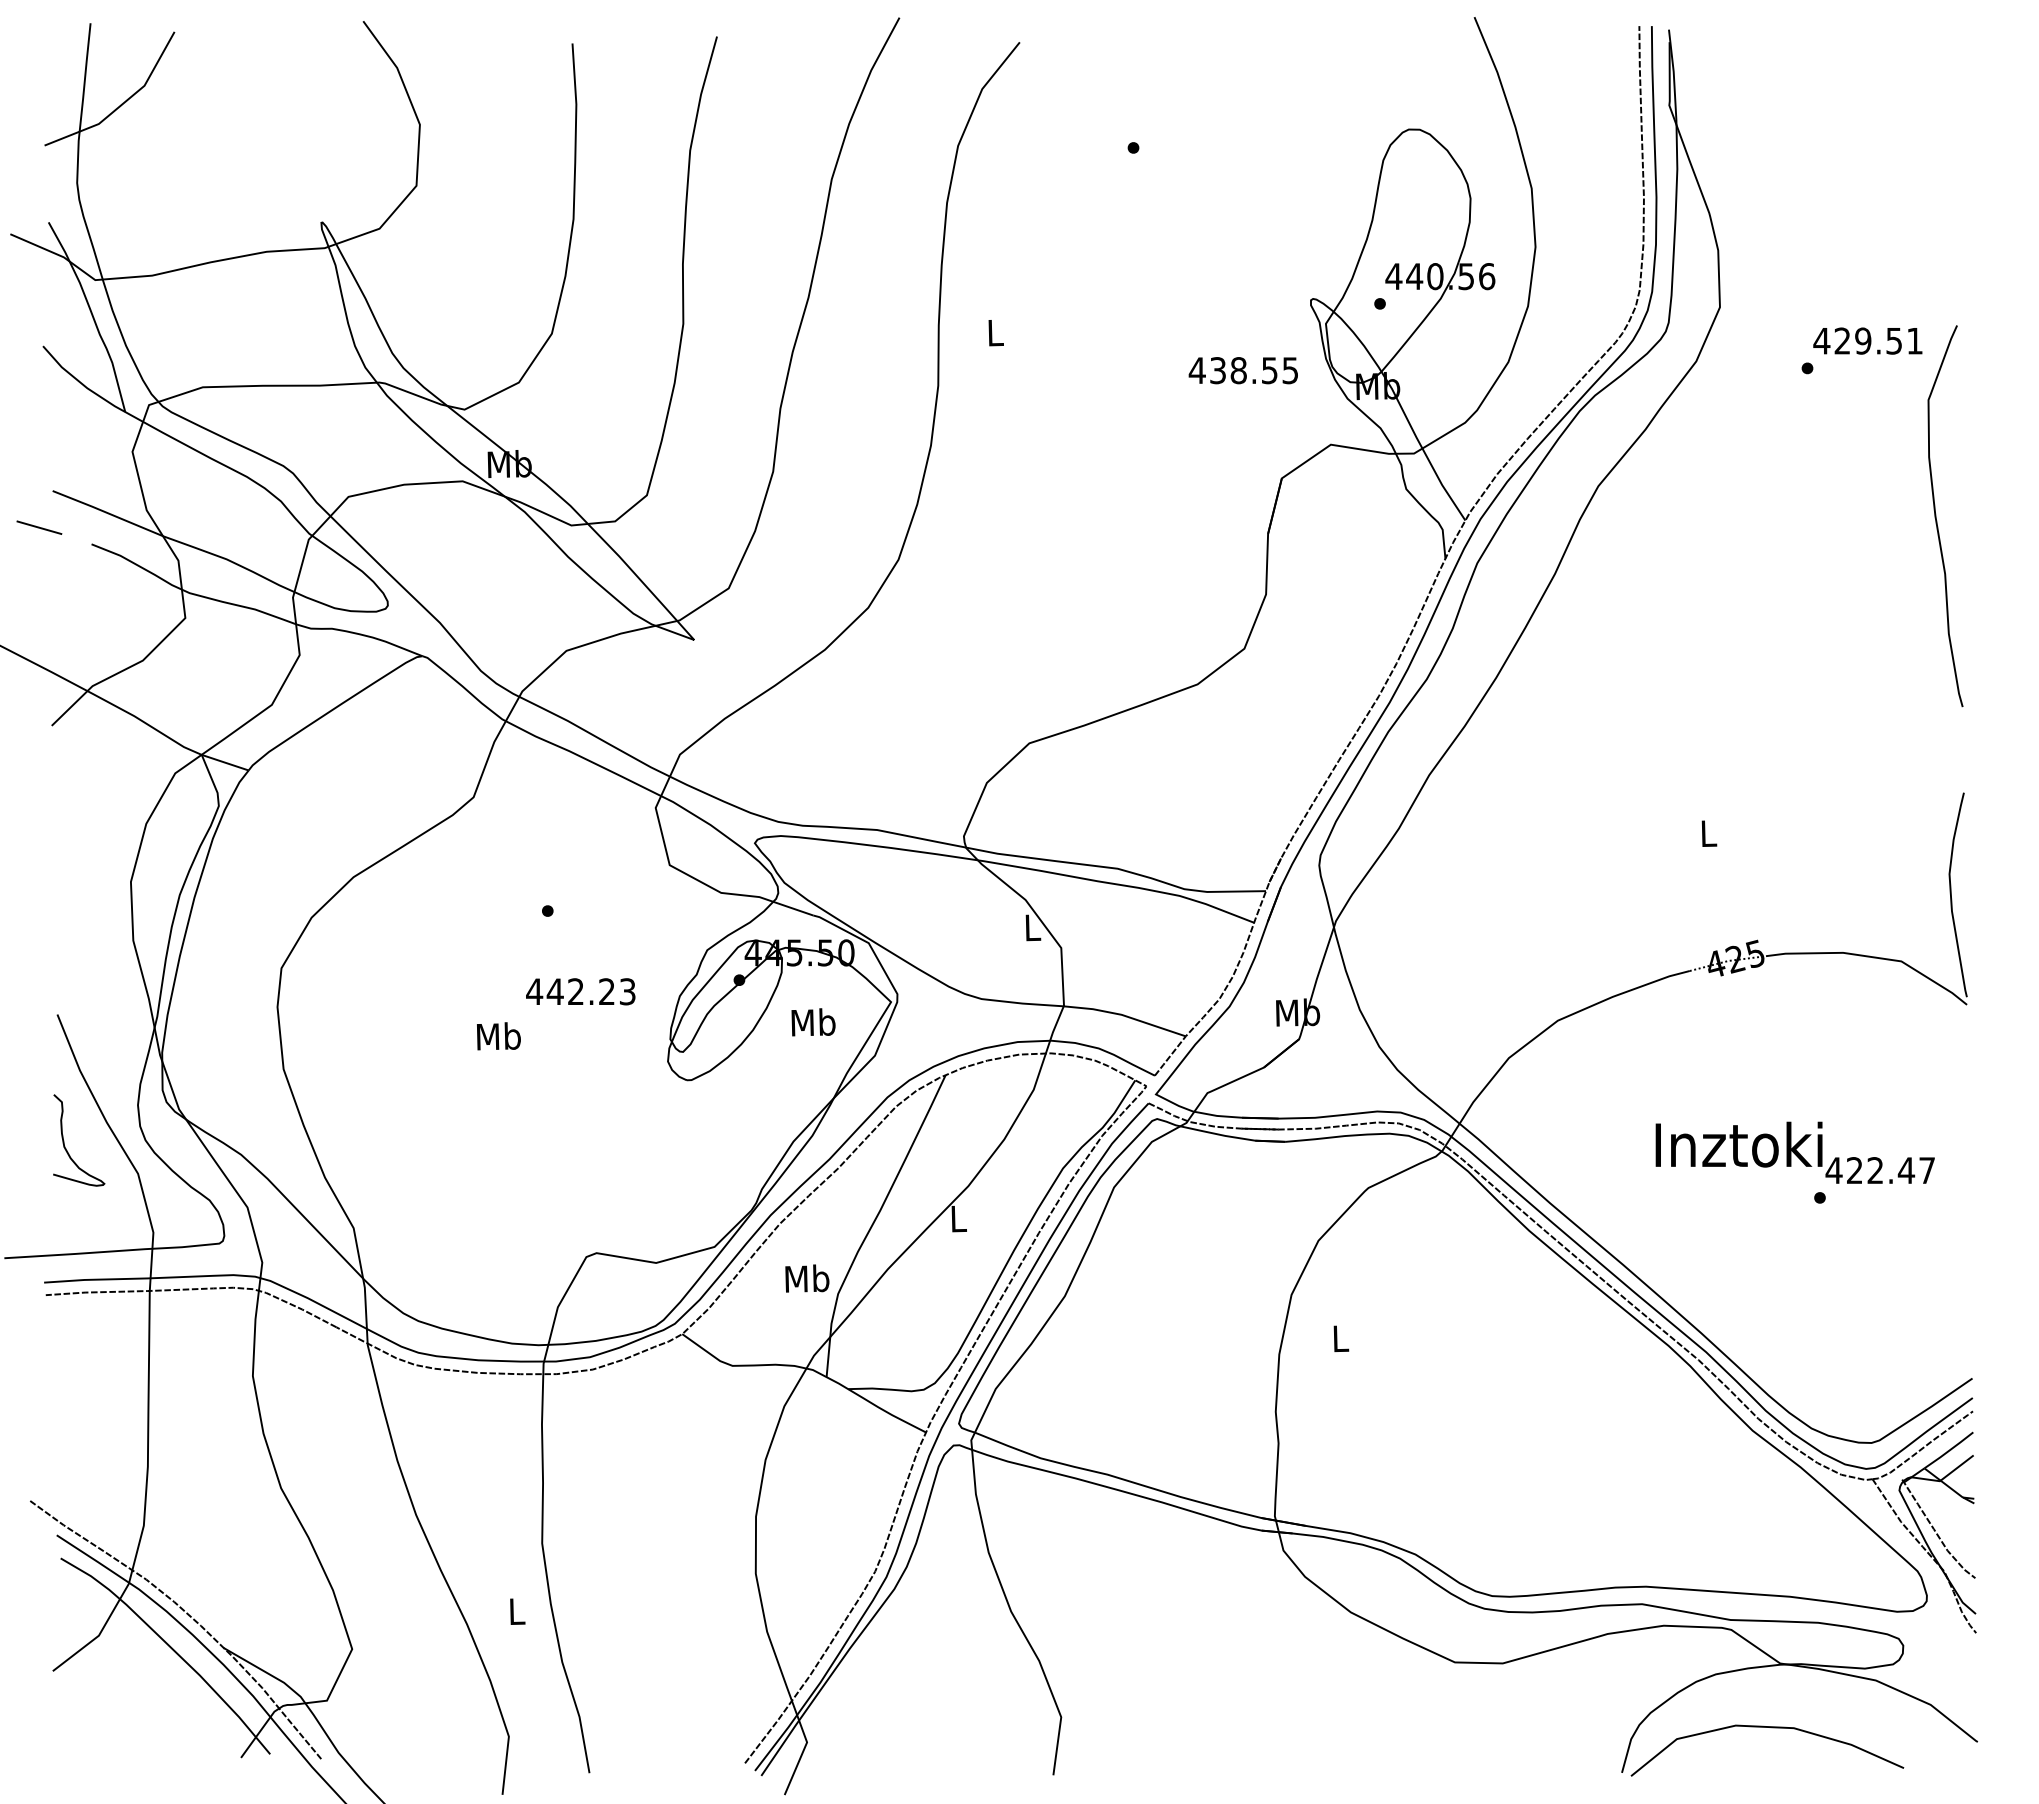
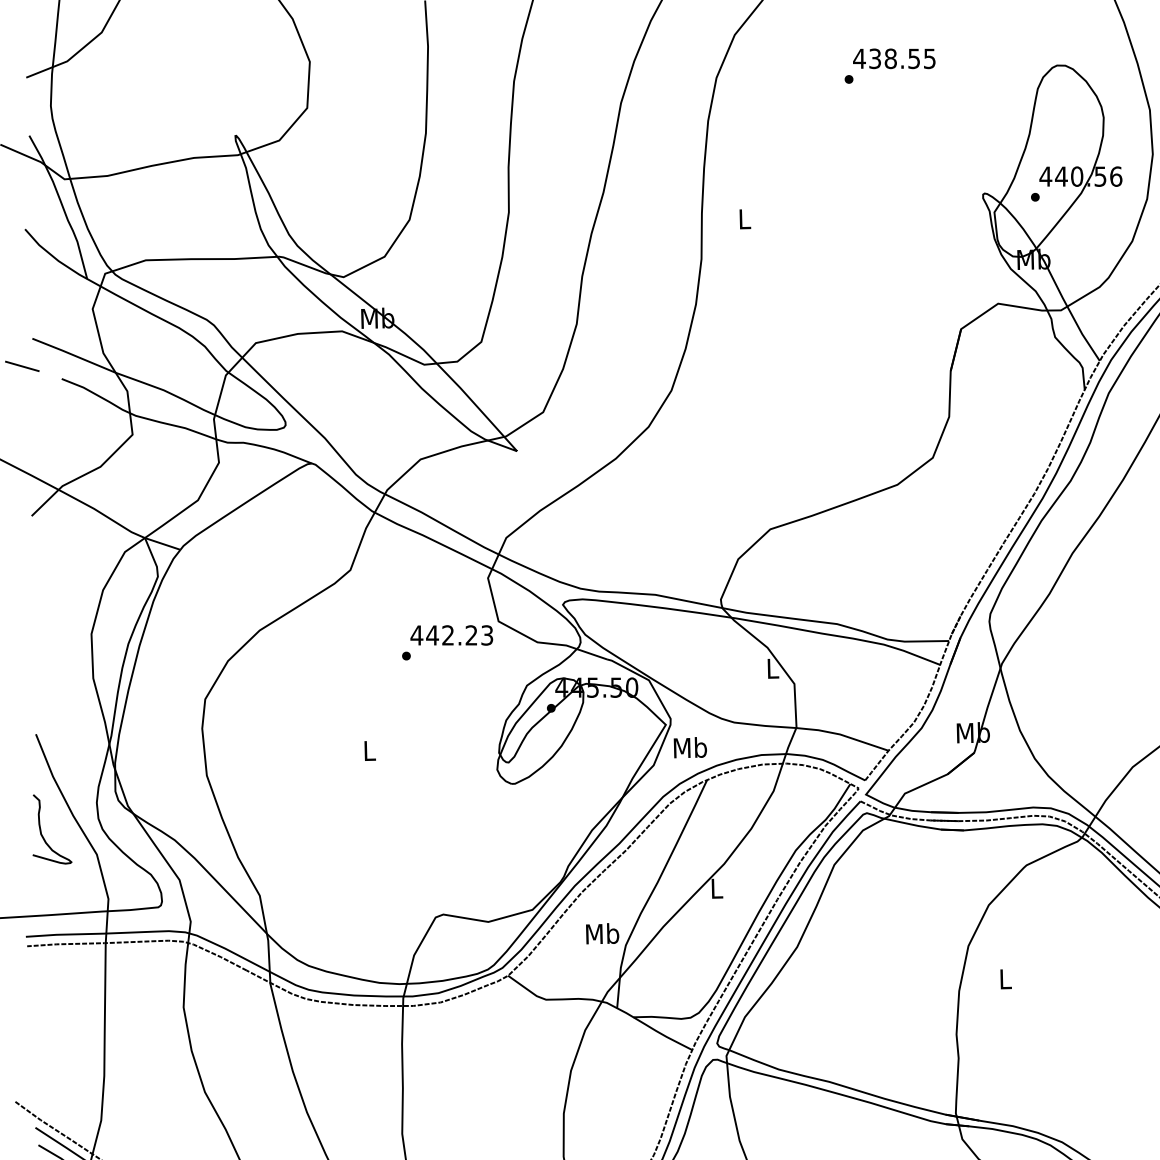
text: (1242, 370) -> (893, 58), moved
text: (580, 991) -> (451, 635), moved
text: (813, 1022) -> (690, 747), moved
text: (498, 1036) -> (369, 750), Mb -> L

